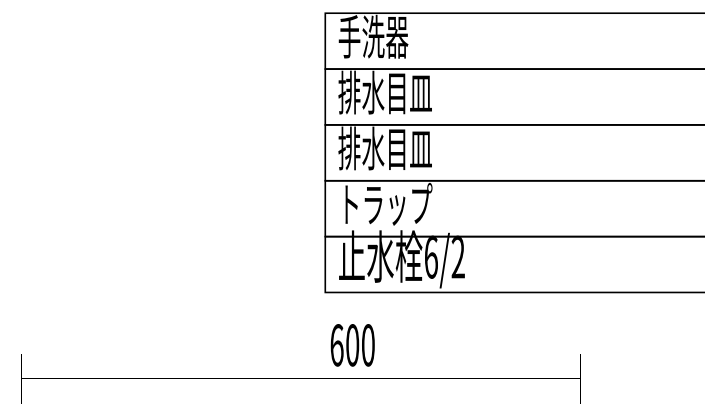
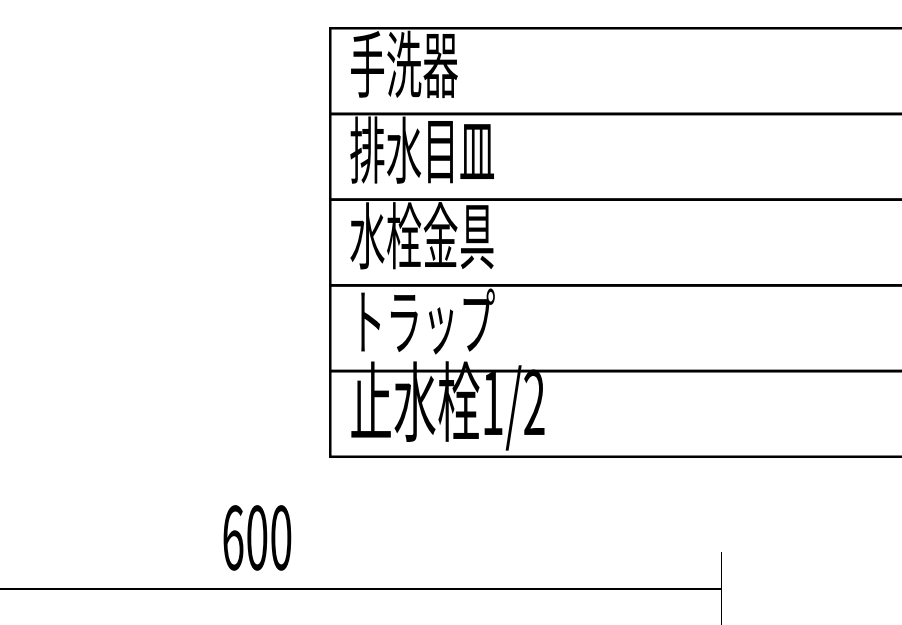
text: (384, 148) -> (421, 235), 排水目皿 -> 水栓金具
text: (431, 256) -> (493, 401), 6/2 -> 1/2
text: (352, 345) -> (256, 538), moved

